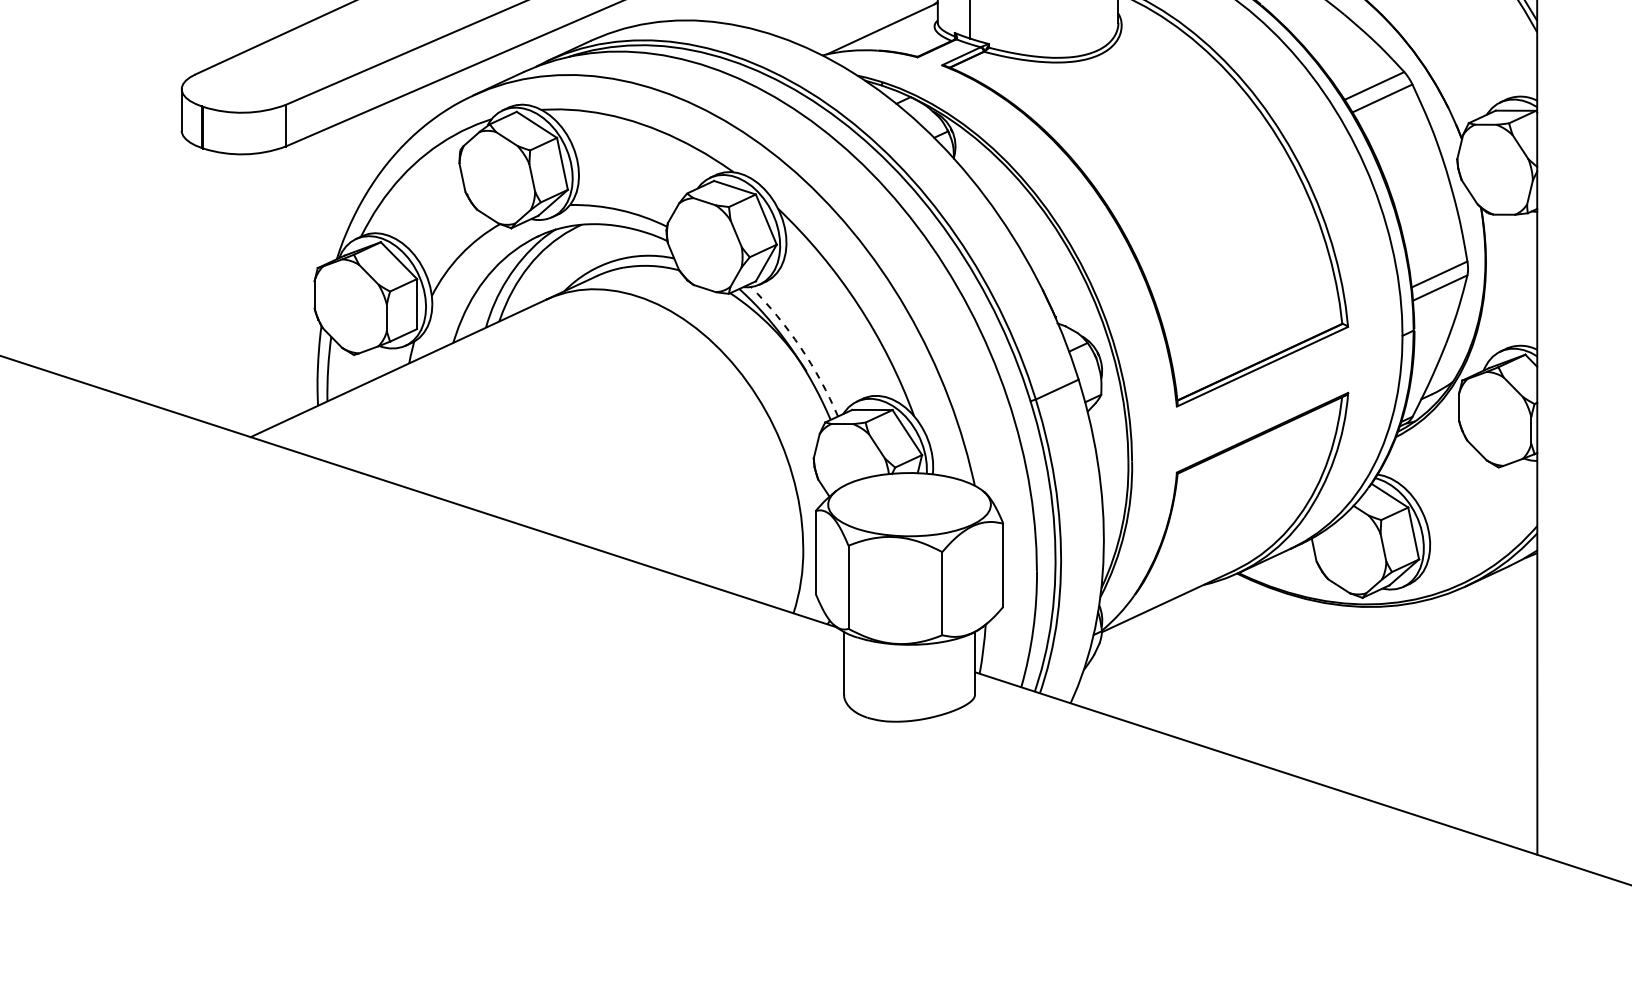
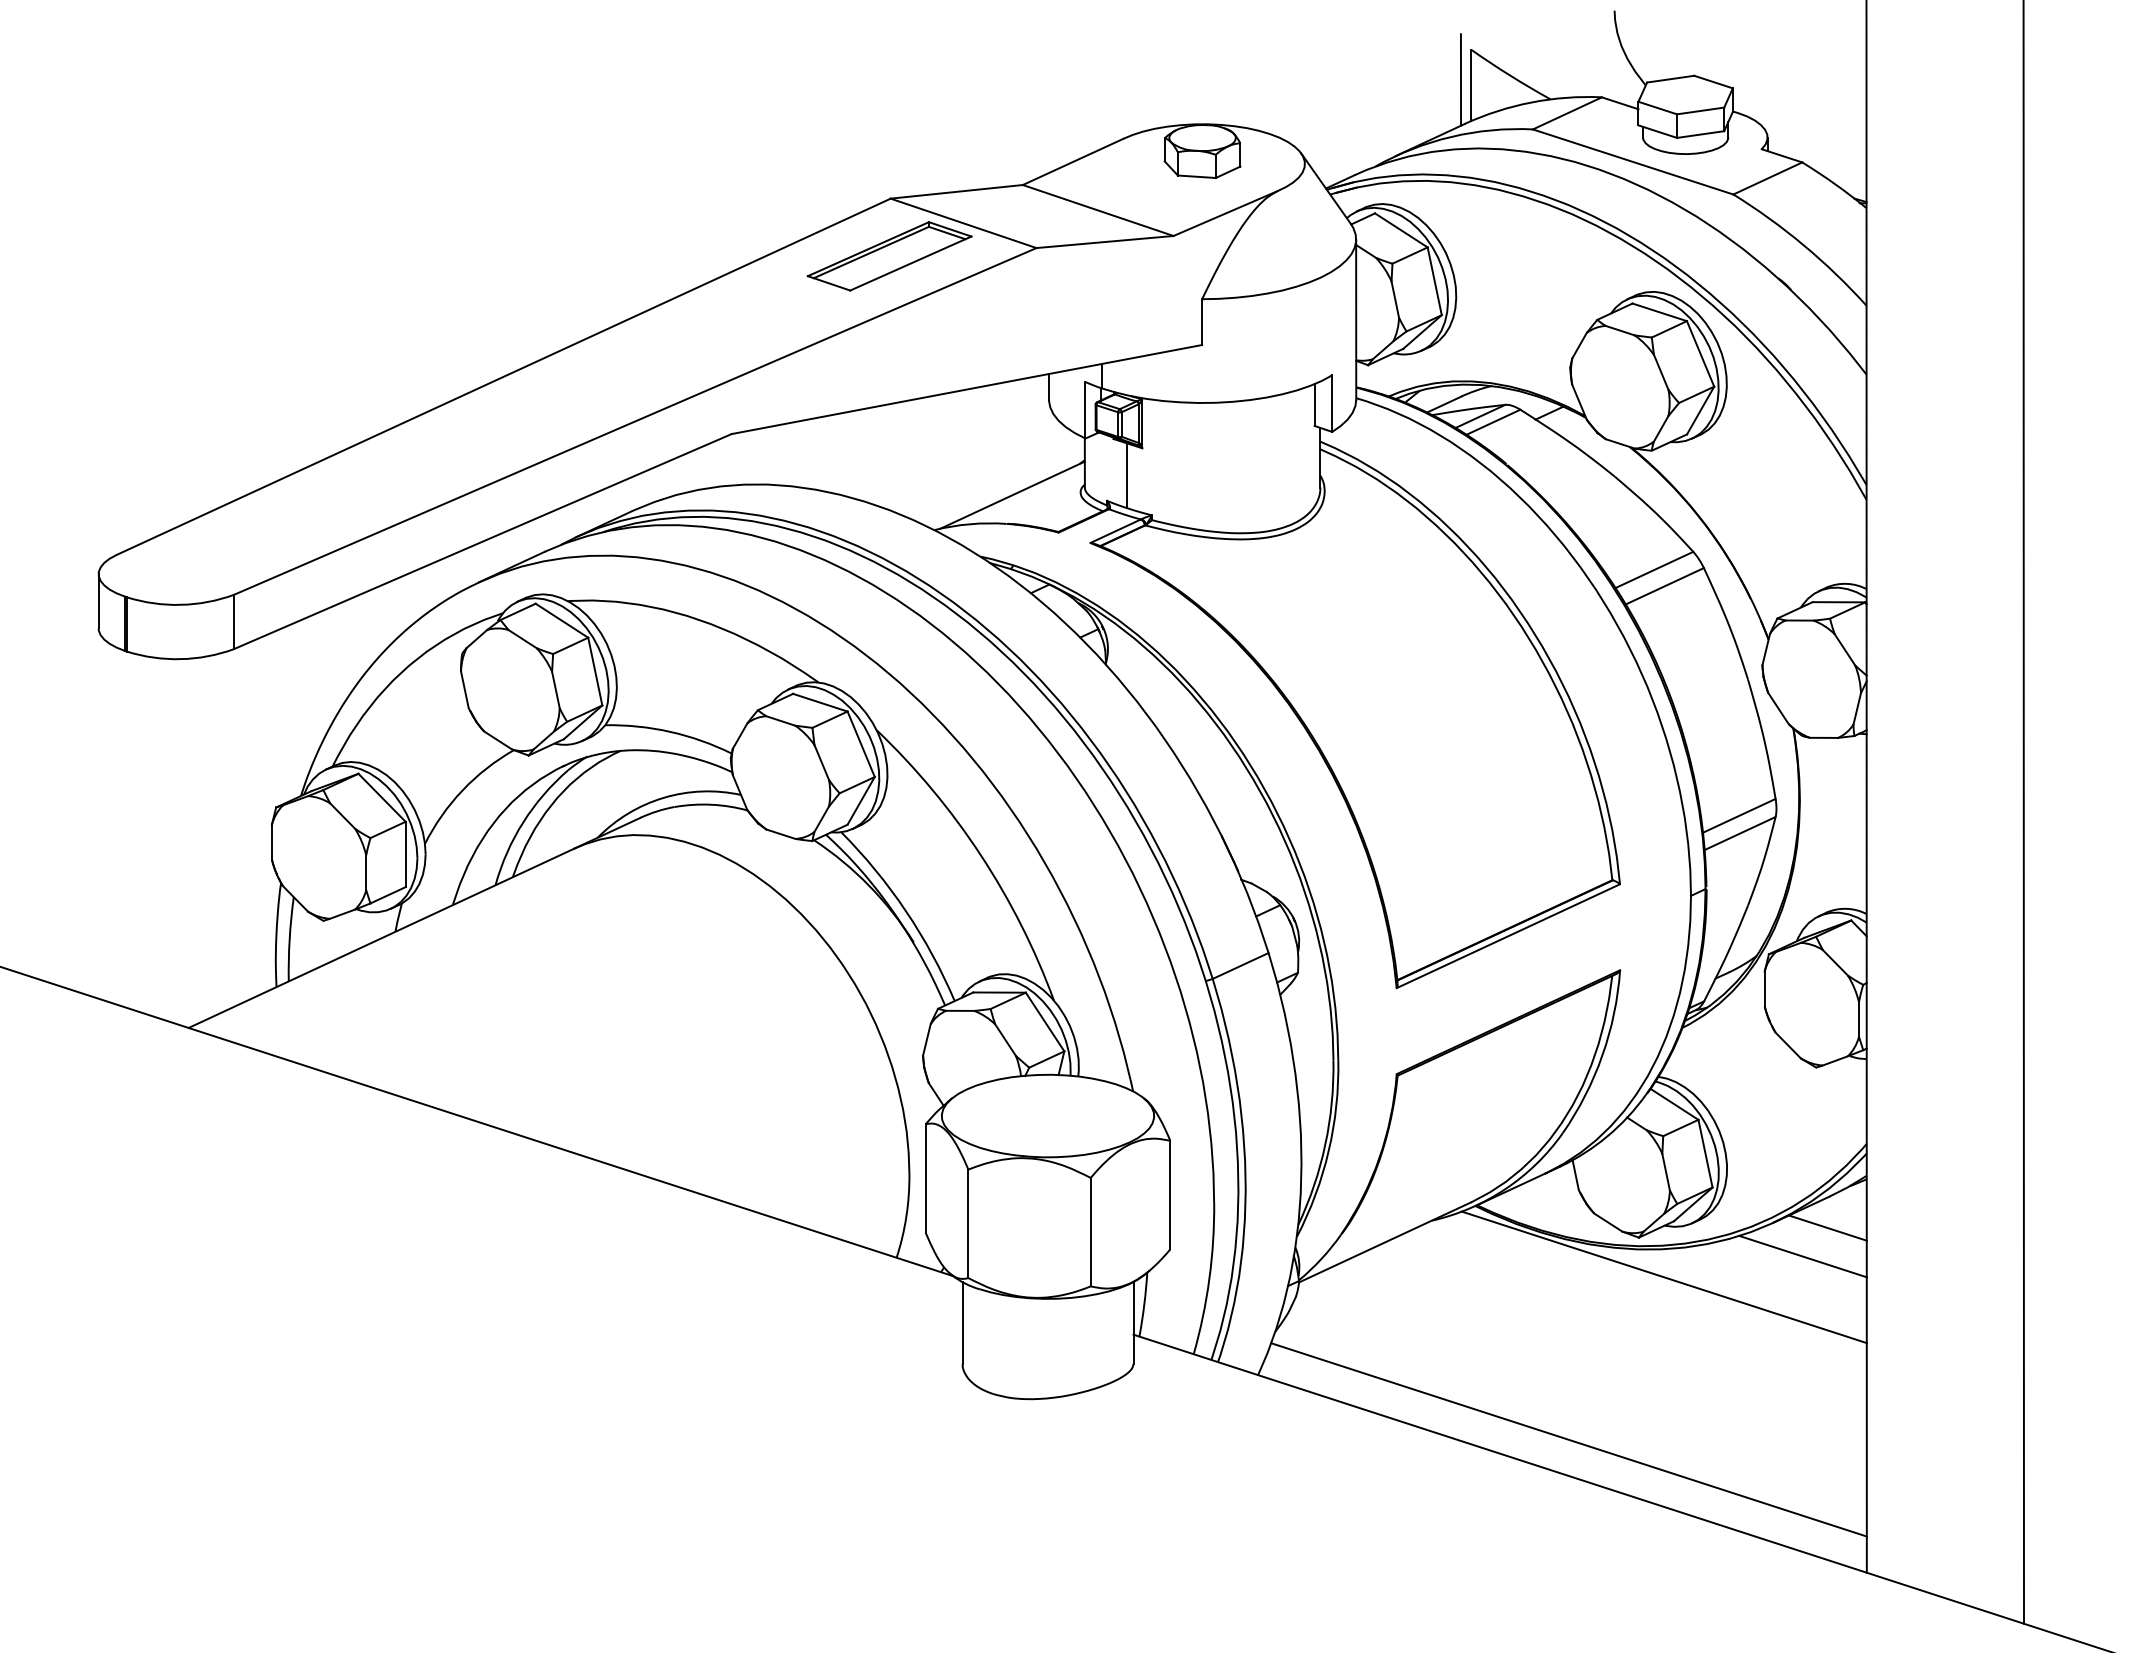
arc: (801, 347) -> (906, 911), dashed -> solid
line: (1507, 590) -> (1827, 1227), added
line: (1488, 612) -> (1802, 1256), added
line: (1381, 628) -> (1663, 1277), added
line: (1308, 752) -> (1568, 1439), added

